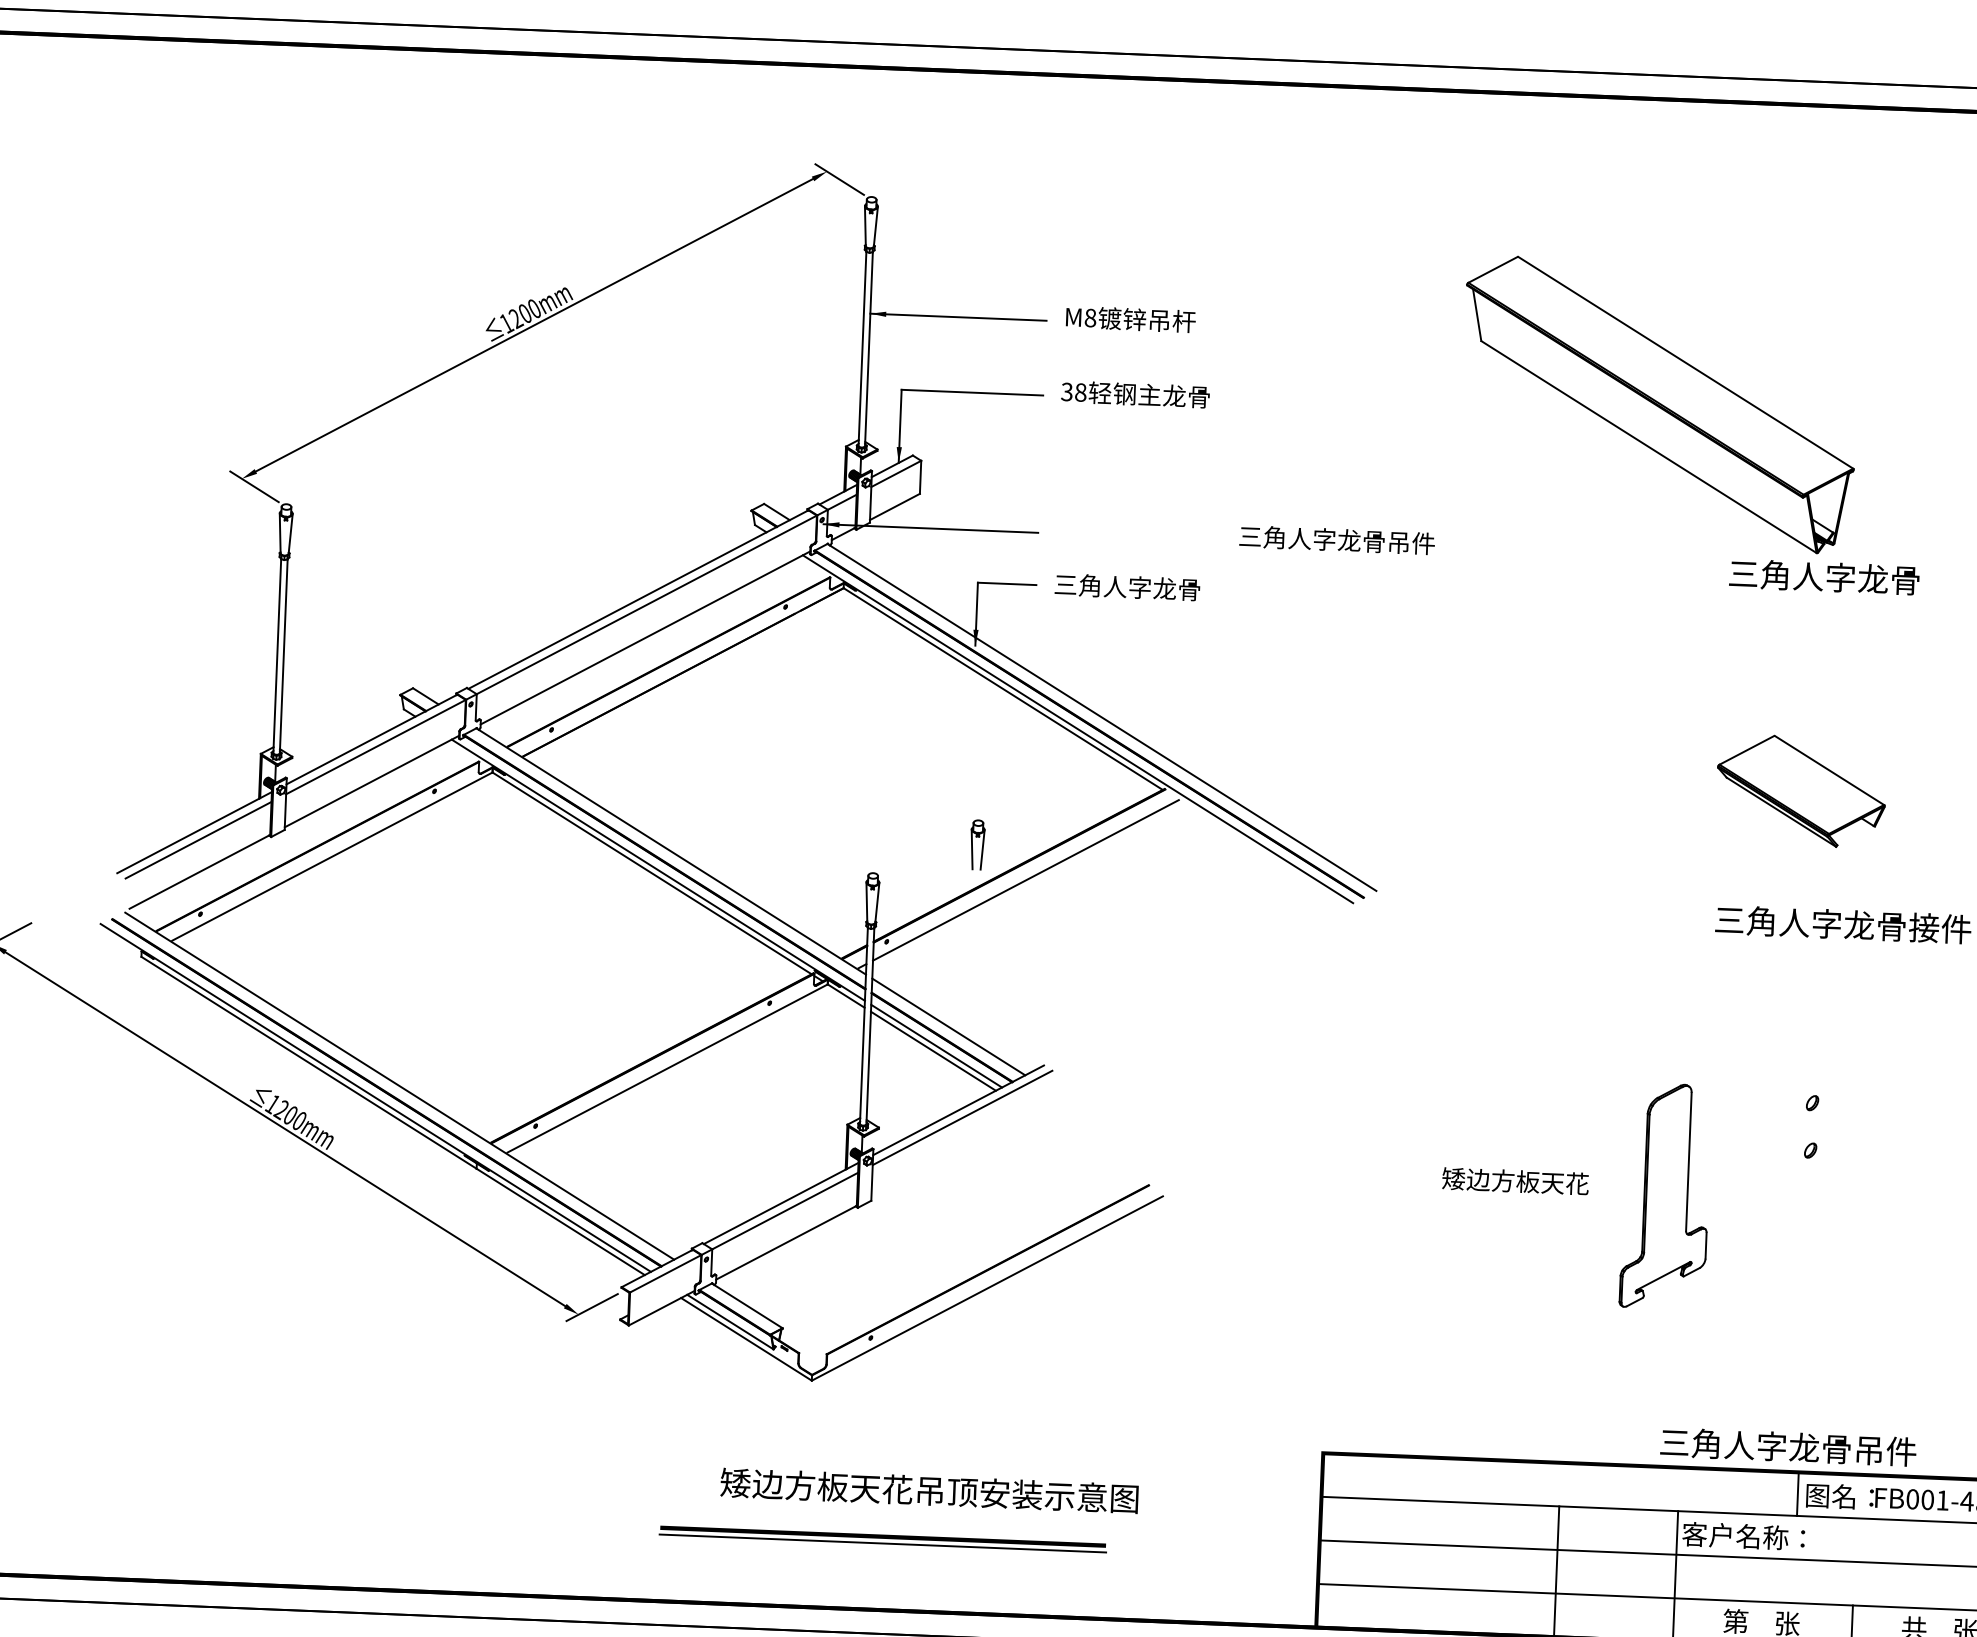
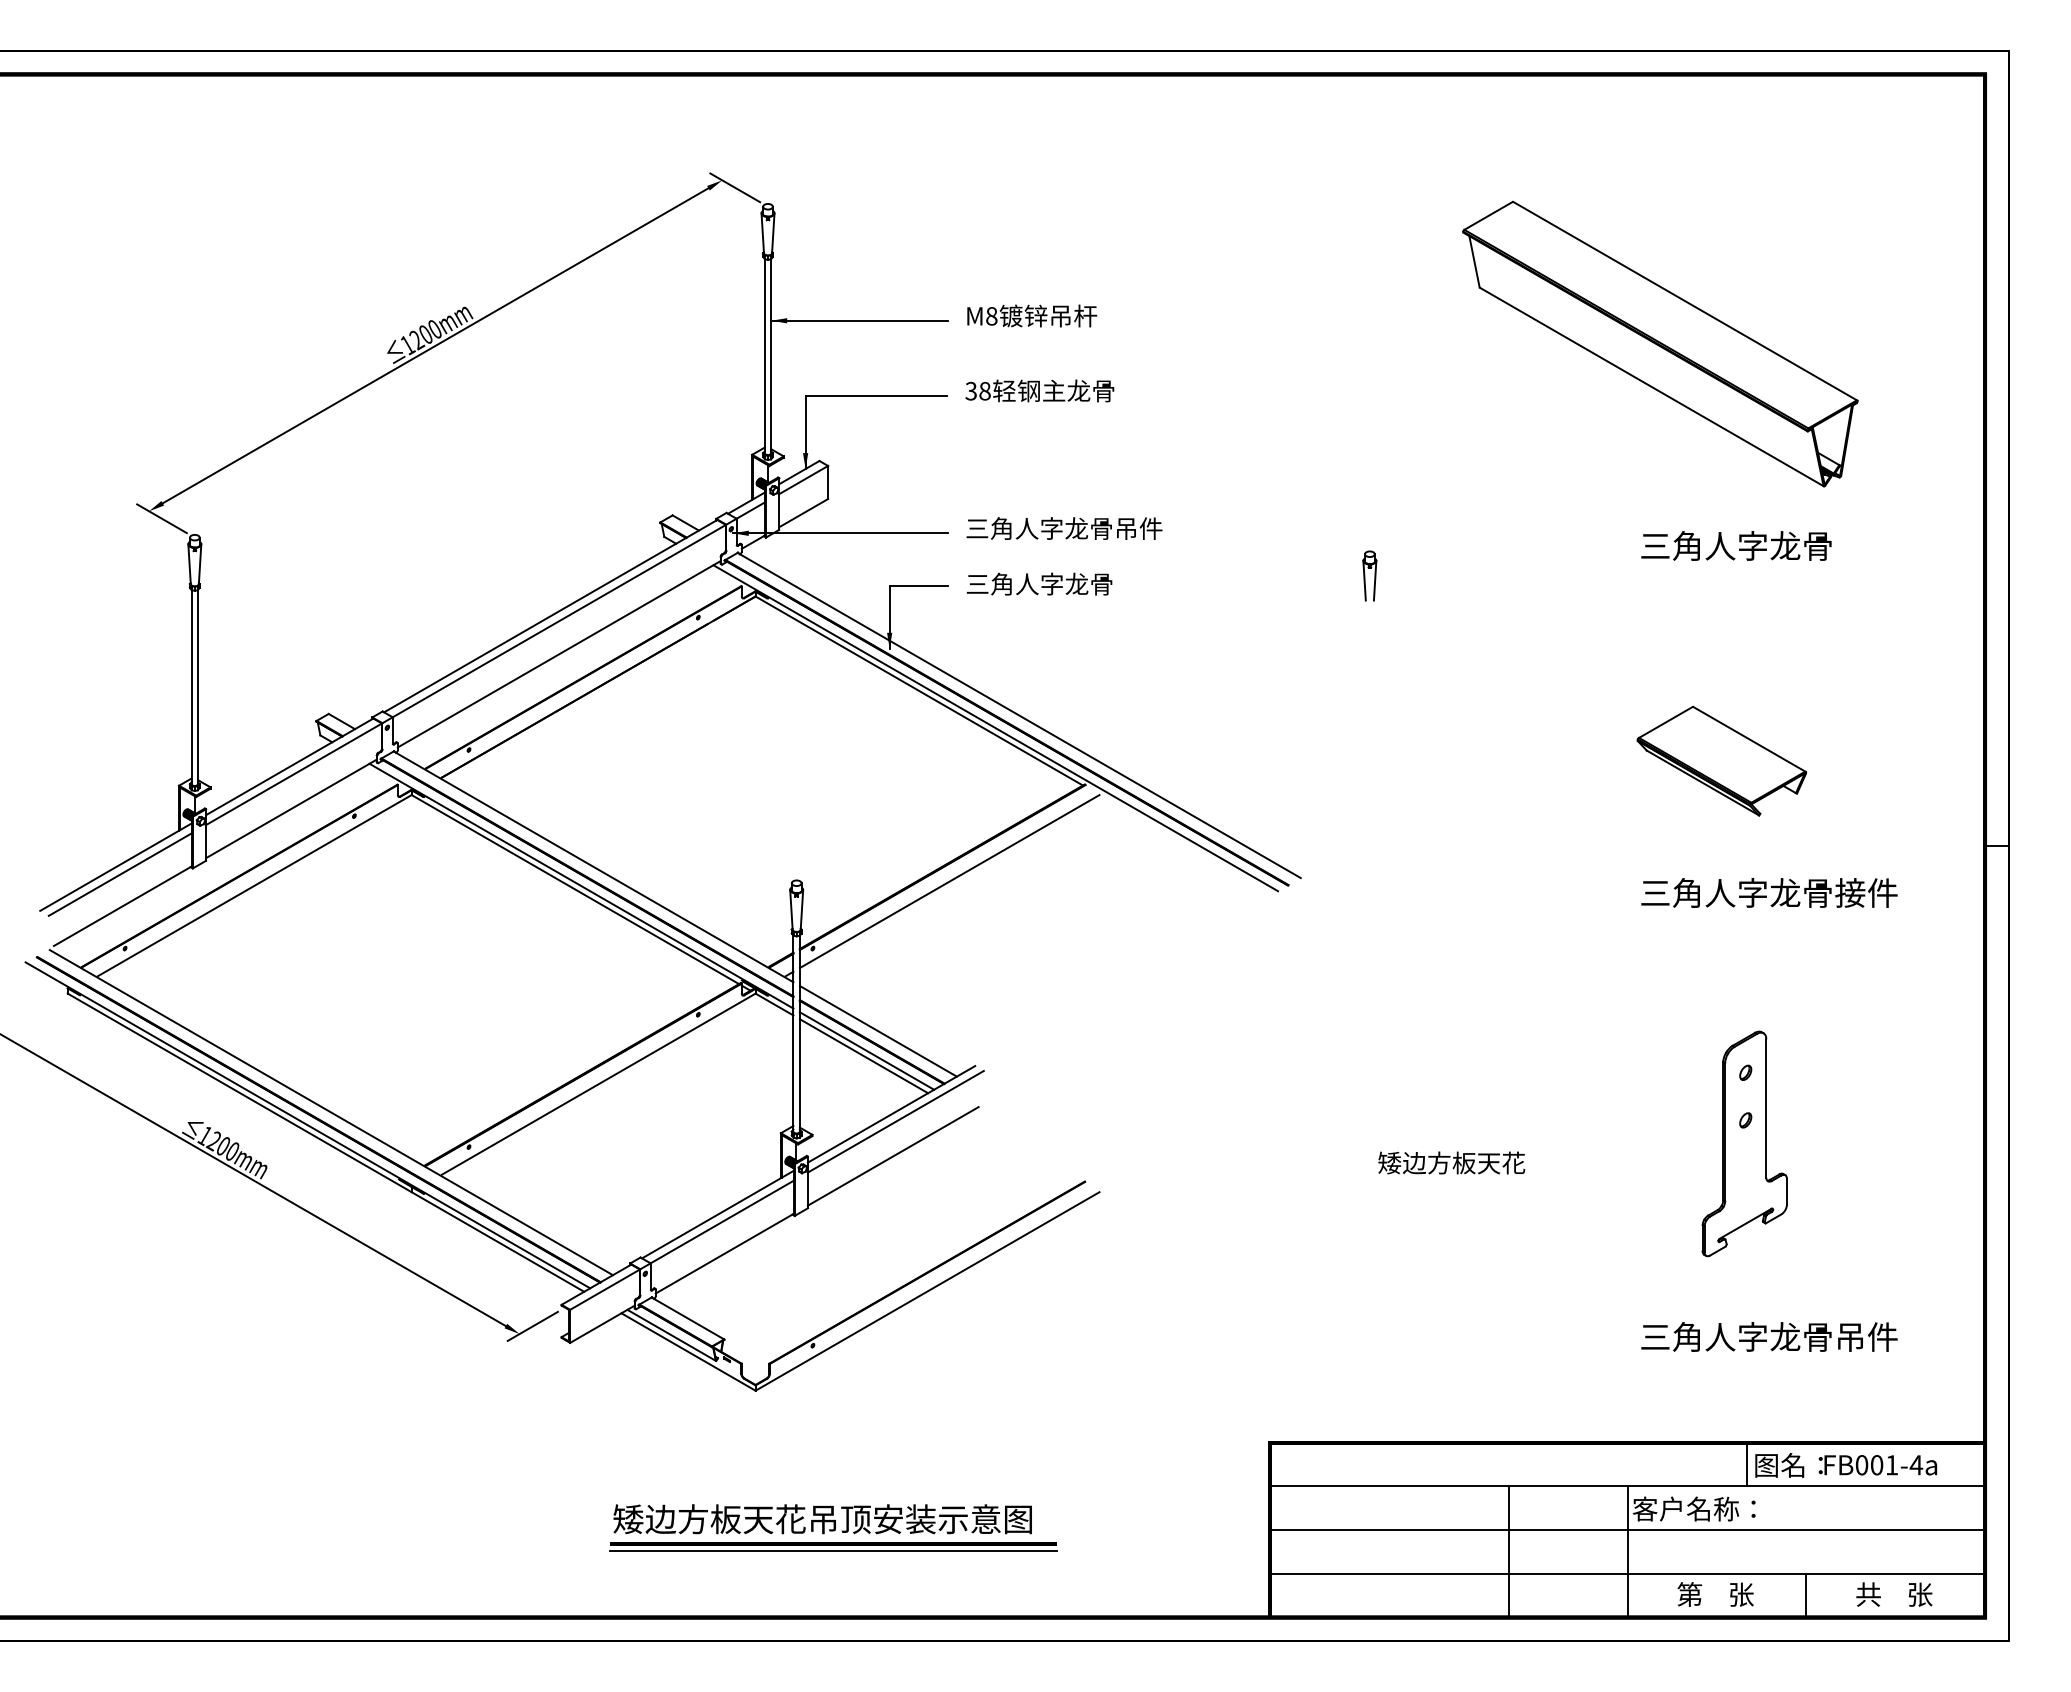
part: (1659, 404) -> (1660, 343), moved
text: (1337, 540) -> (1064, 528), moved
part: (977, 844) -> (1369, 575), moved
line: (957, 1152) -> (892, 1156), added
part: (1665, 1195) -> (1744, 1143), moved
text: (1788, 1446) -> (1769, 1336), moved
text: (929, 1491) -> (822, 1519), moved

